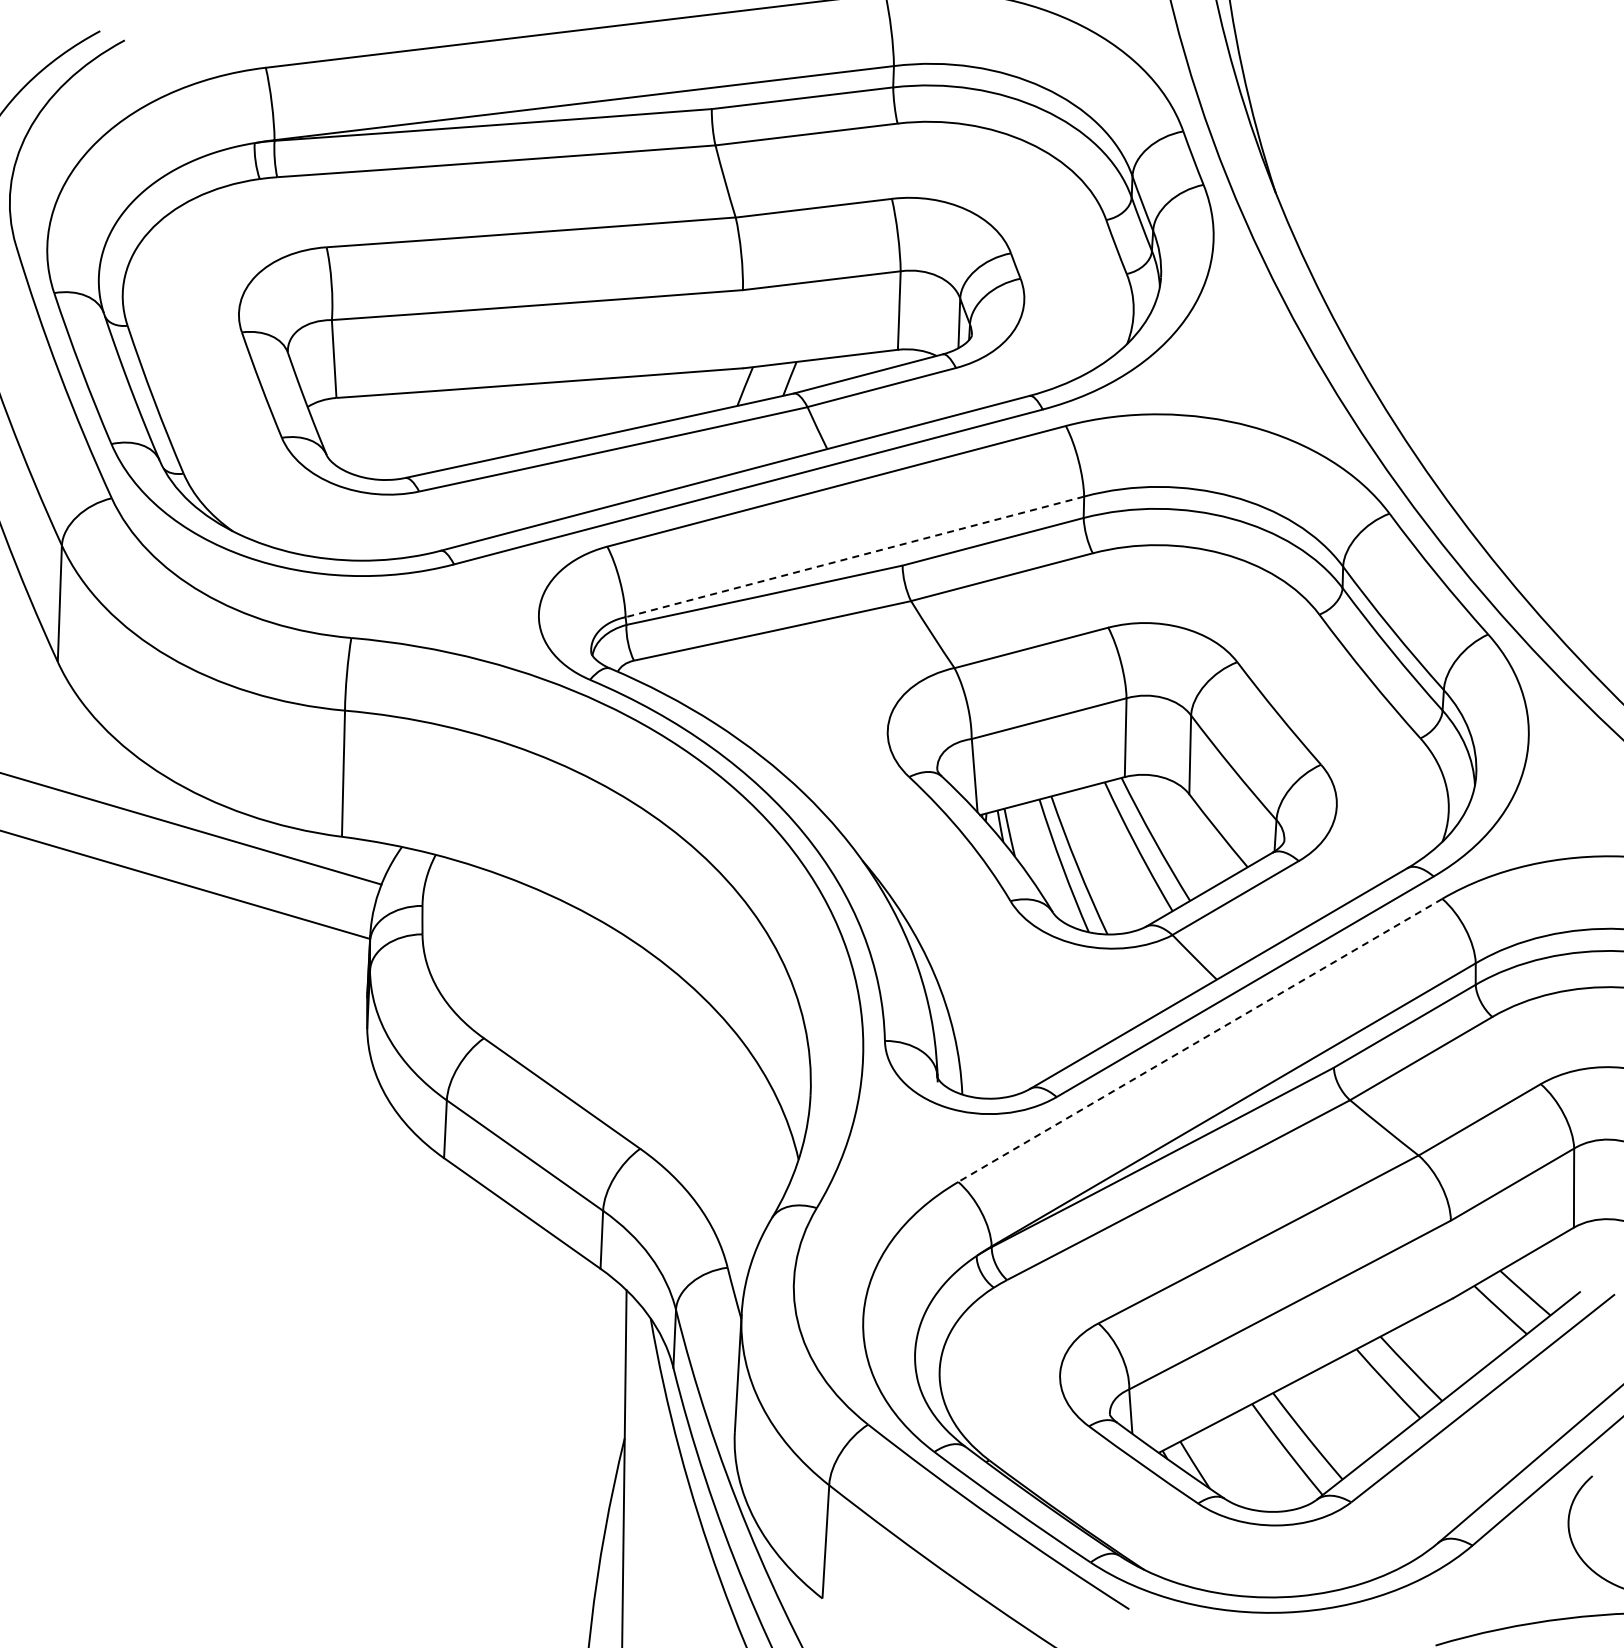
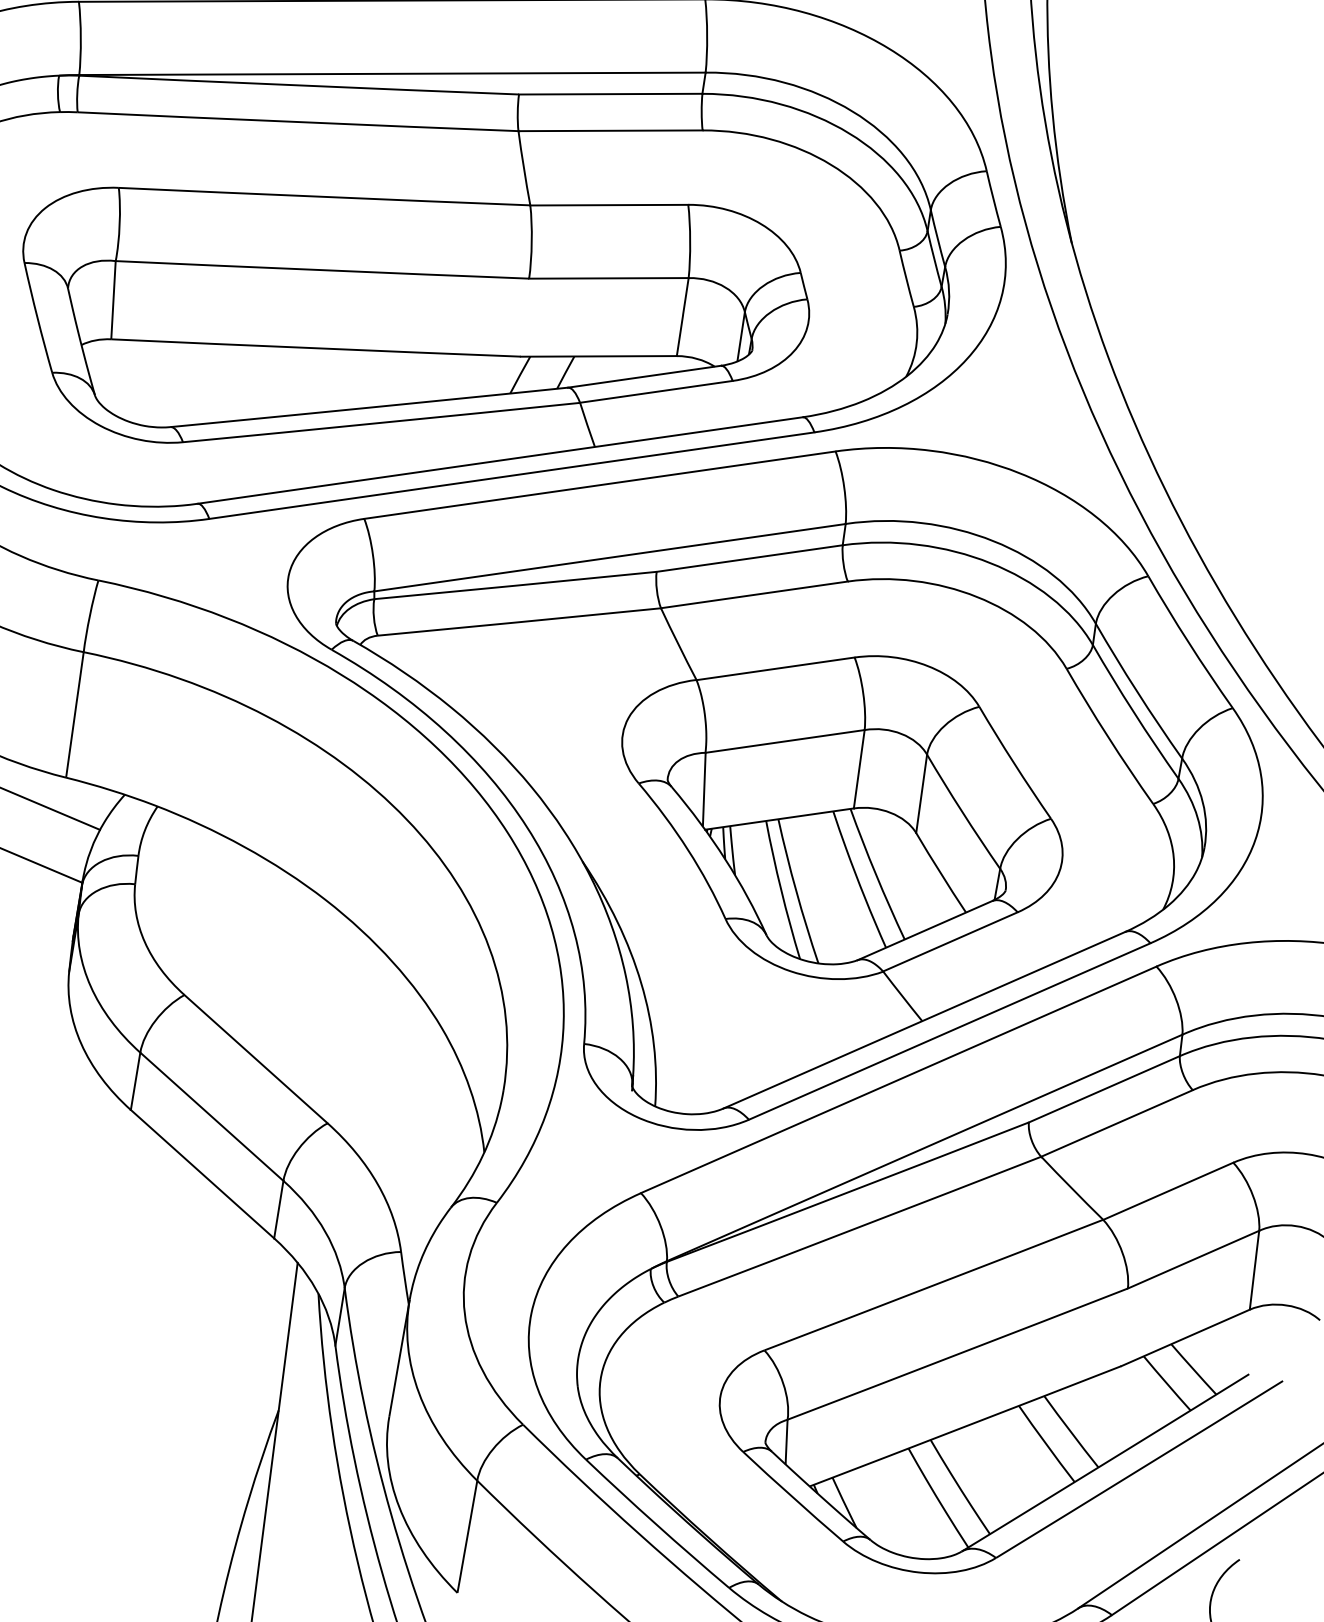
line: (854, 557) -> (609, 558), dashed -> solid
line: (1199, 1040) -> (897, 1079), dashed -> solid

